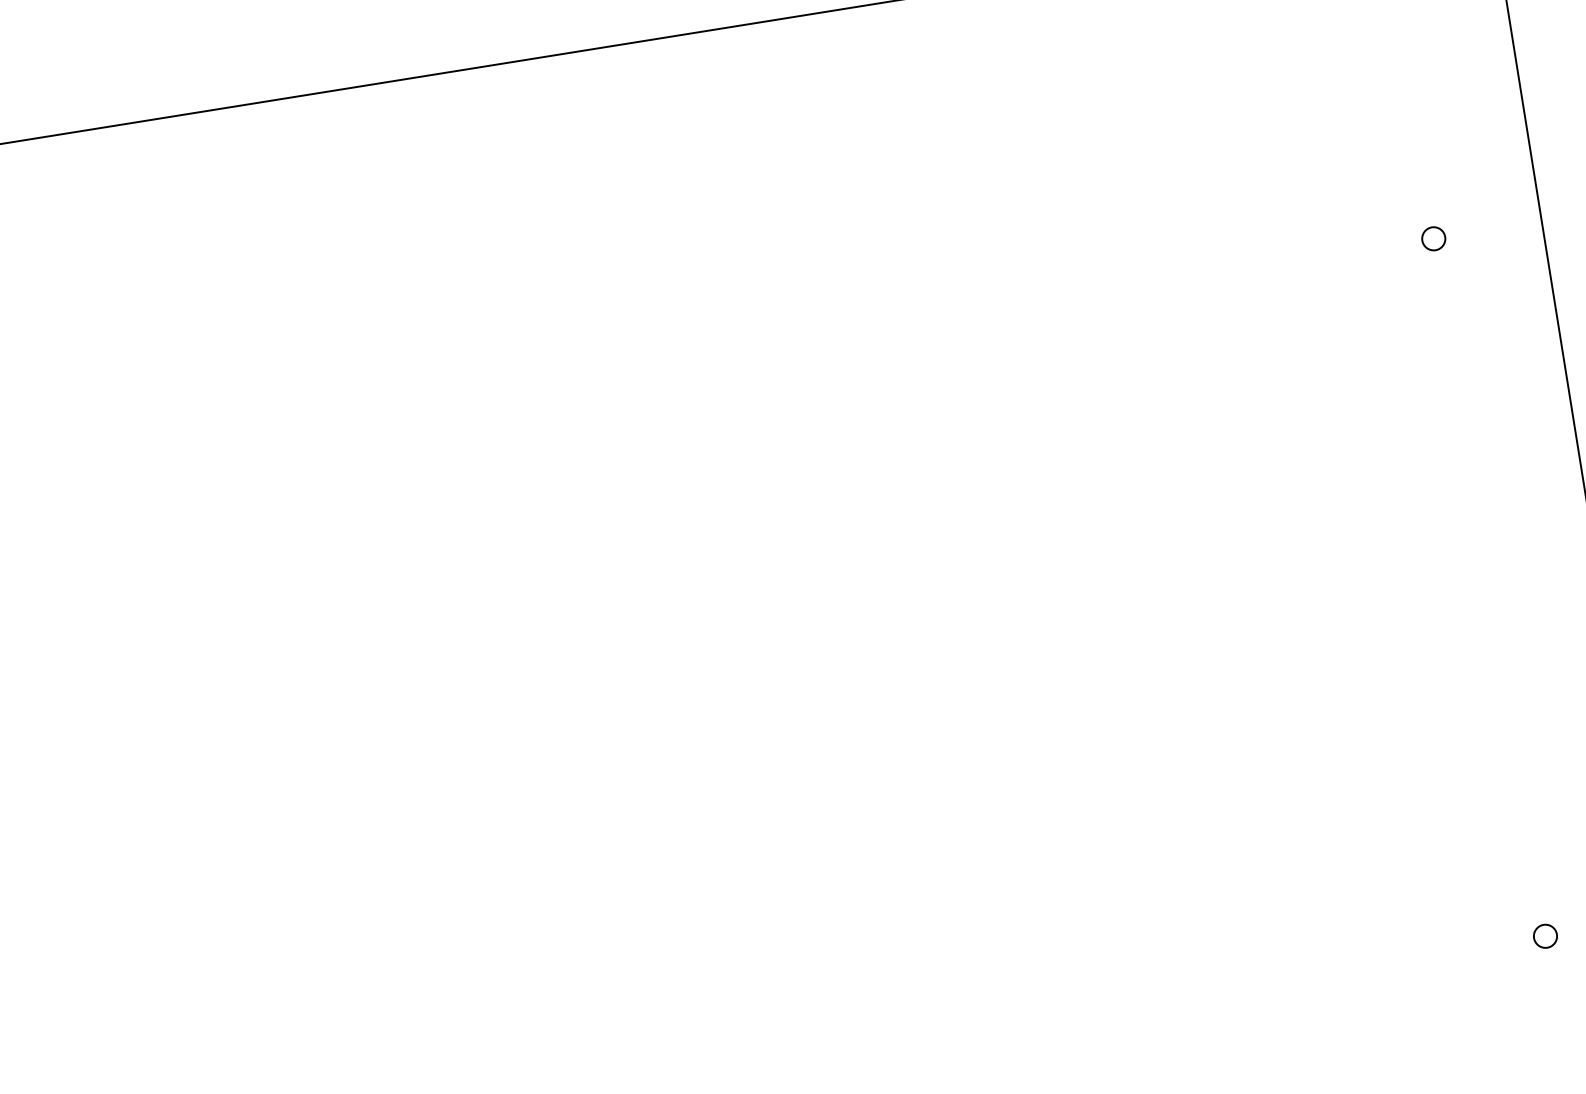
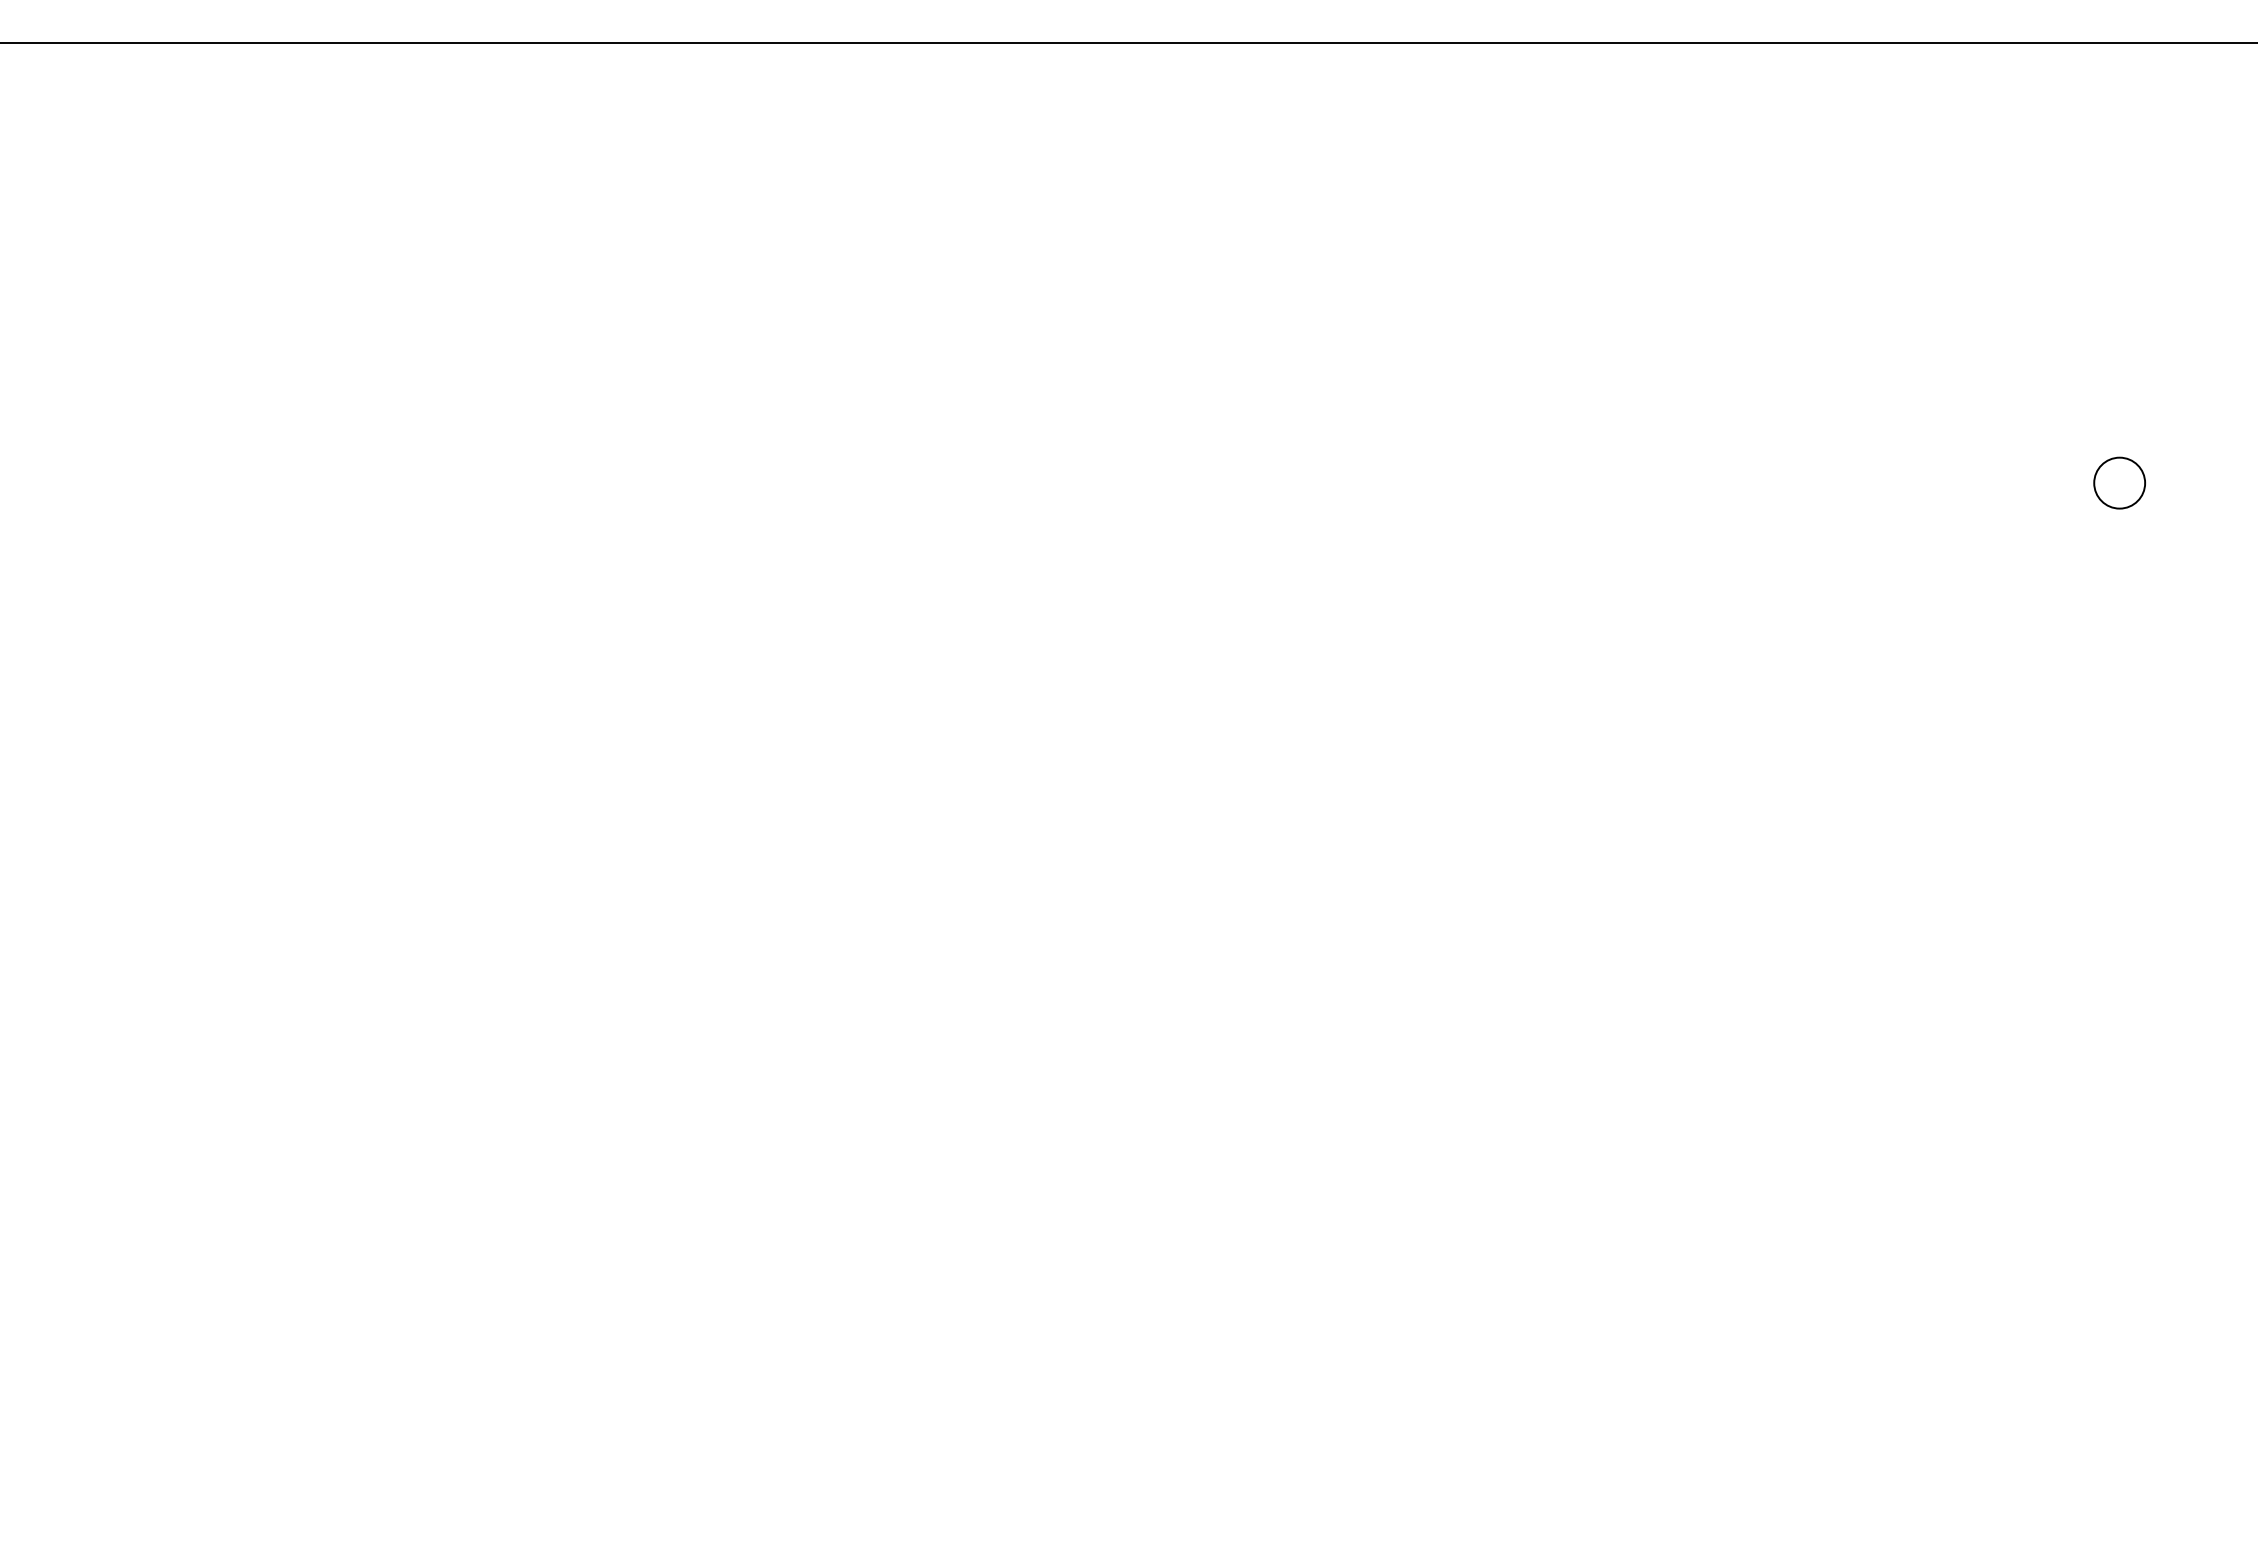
circle: (1433, 238) -> (2119, 482), size x1.6
circle: (1545, 936) -> (2119, 1453), removed

